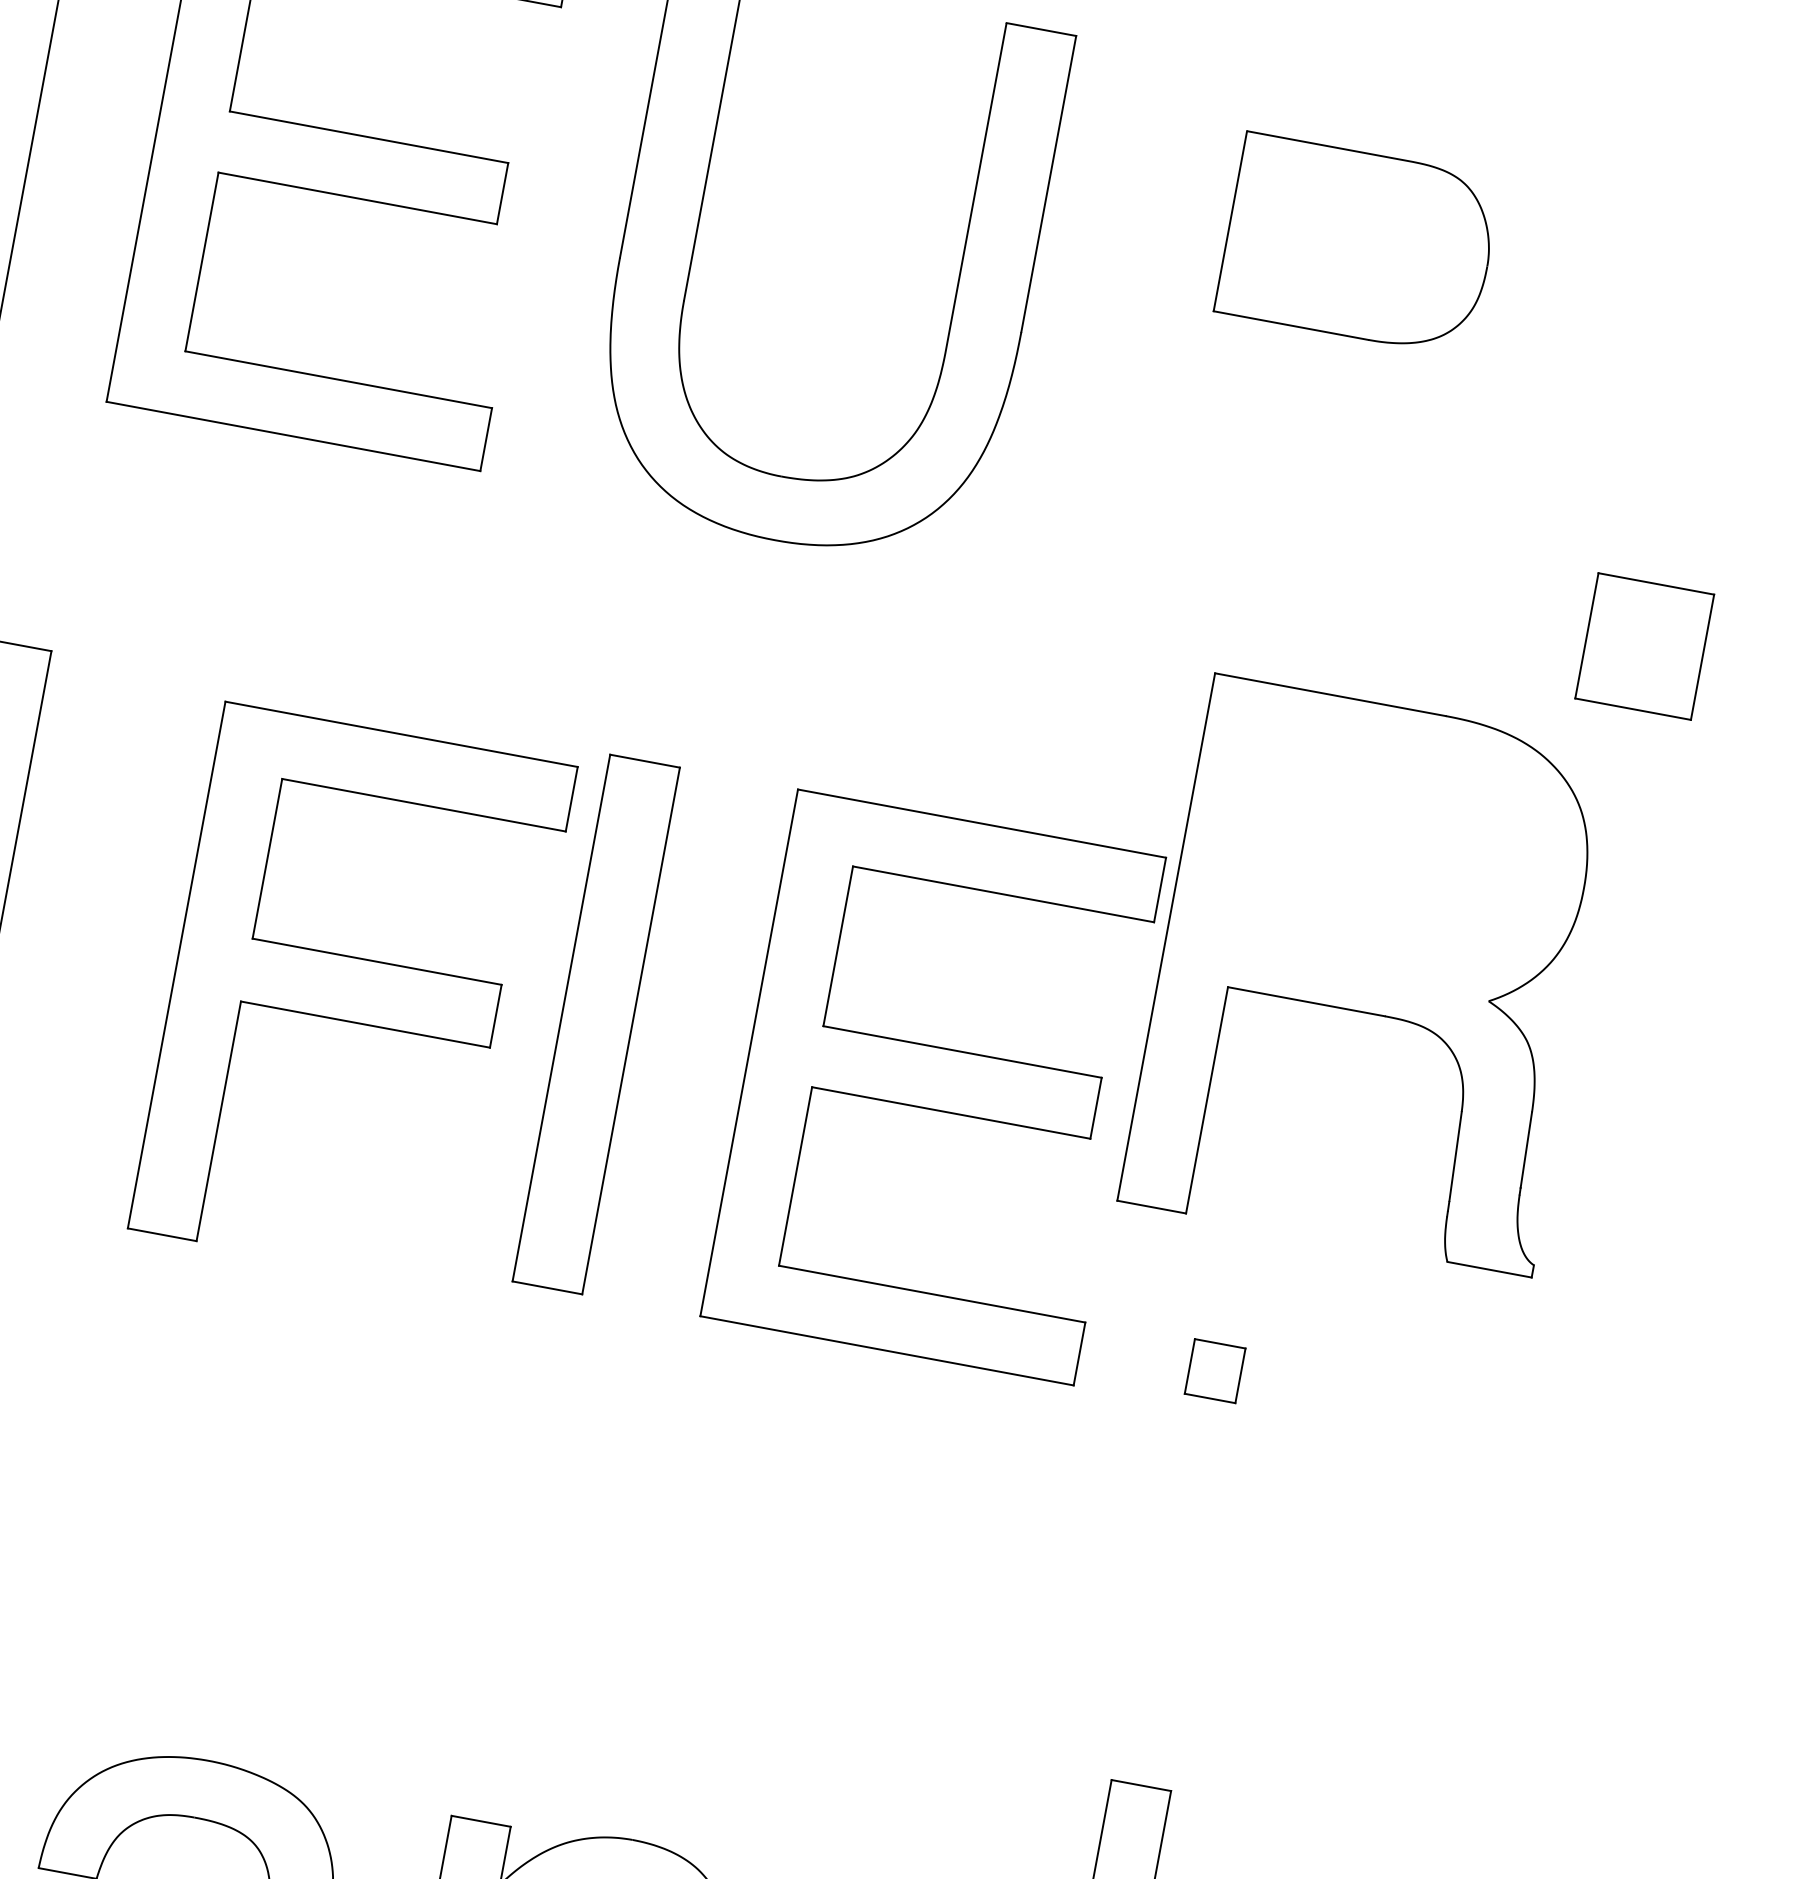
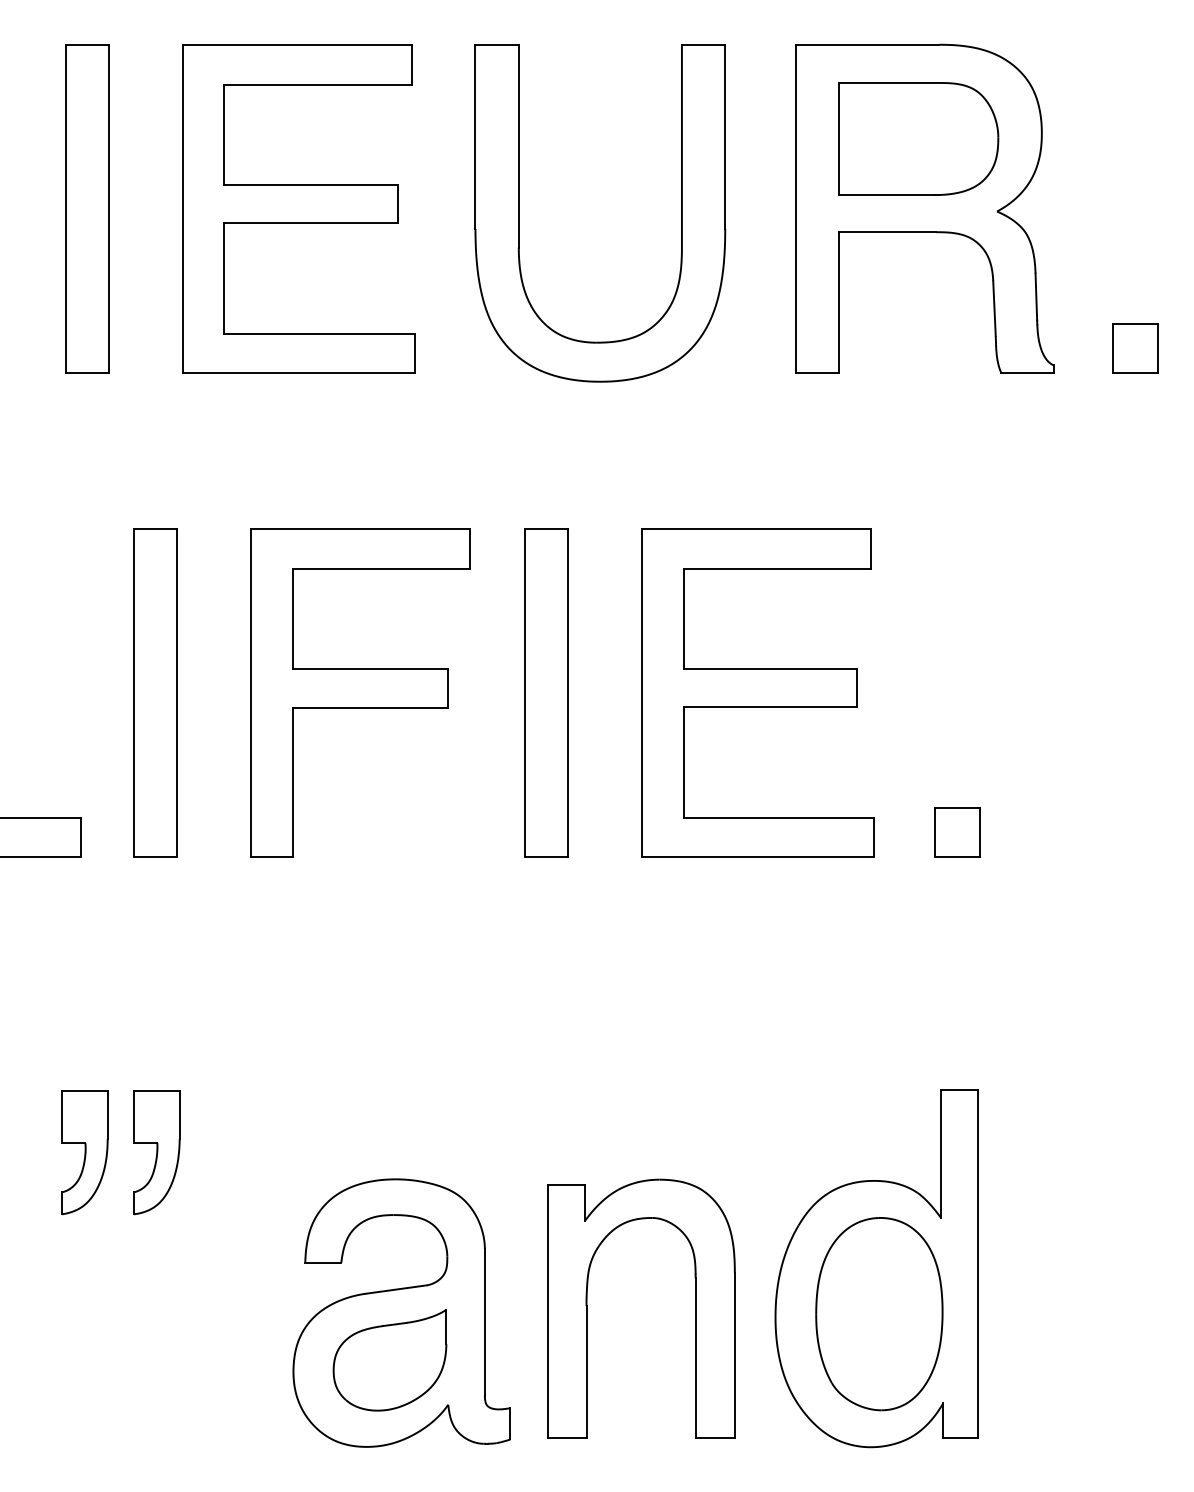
part: (1644, 646) -> (1135, 348), size x0.62
part: (1372, 974) -> (924, 208), moved
part: (353, 996) -> (360, 692), moved
part: (1214, 1370) -> (957, 832), size x1.43

